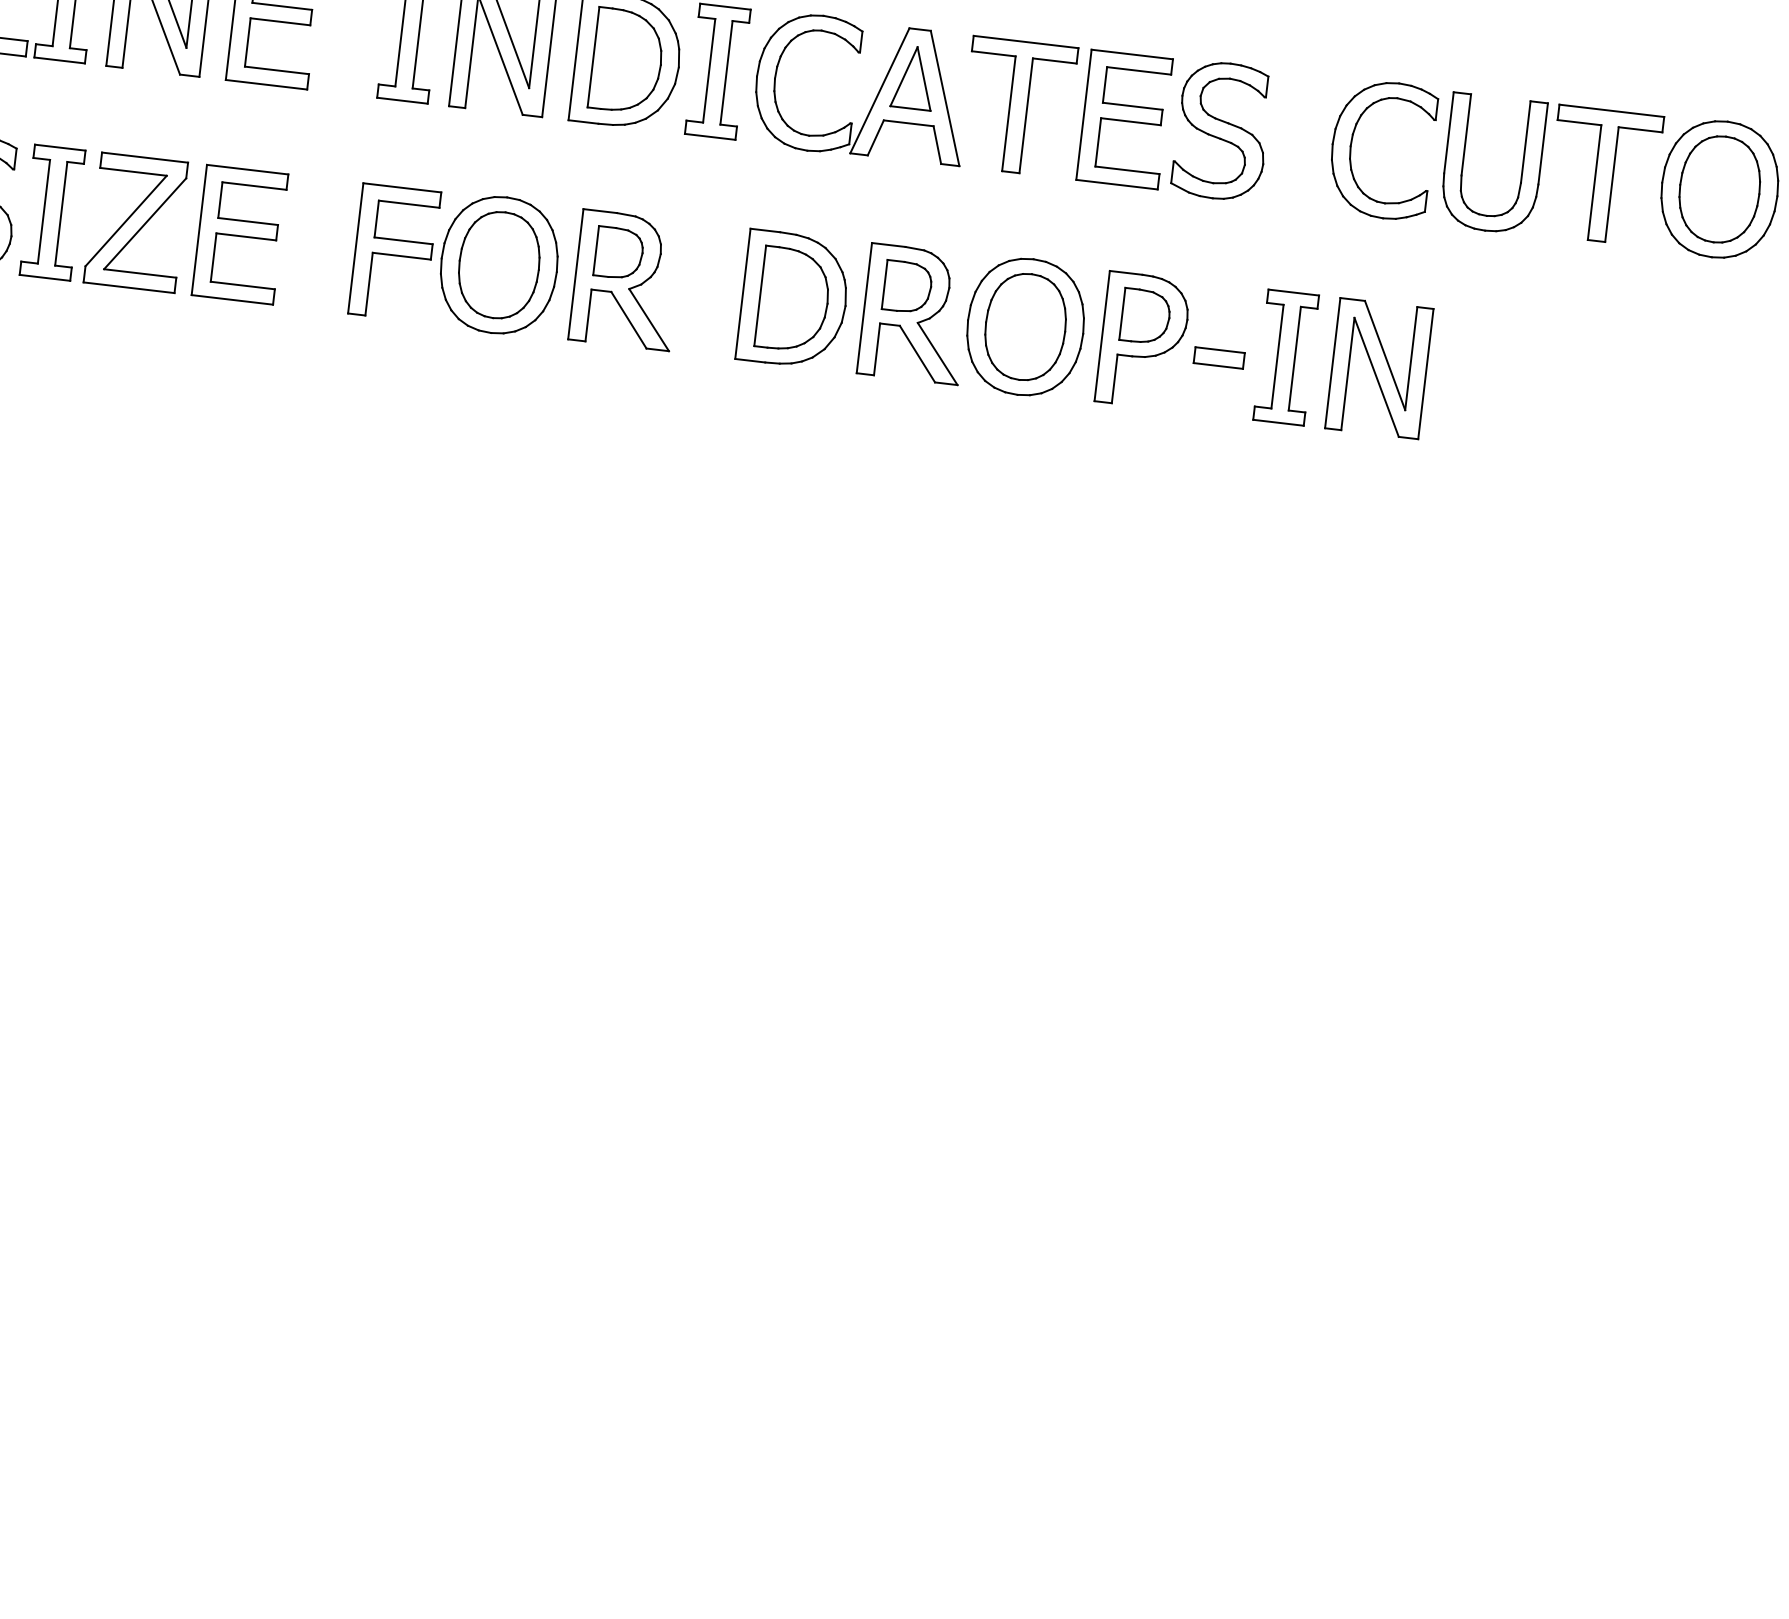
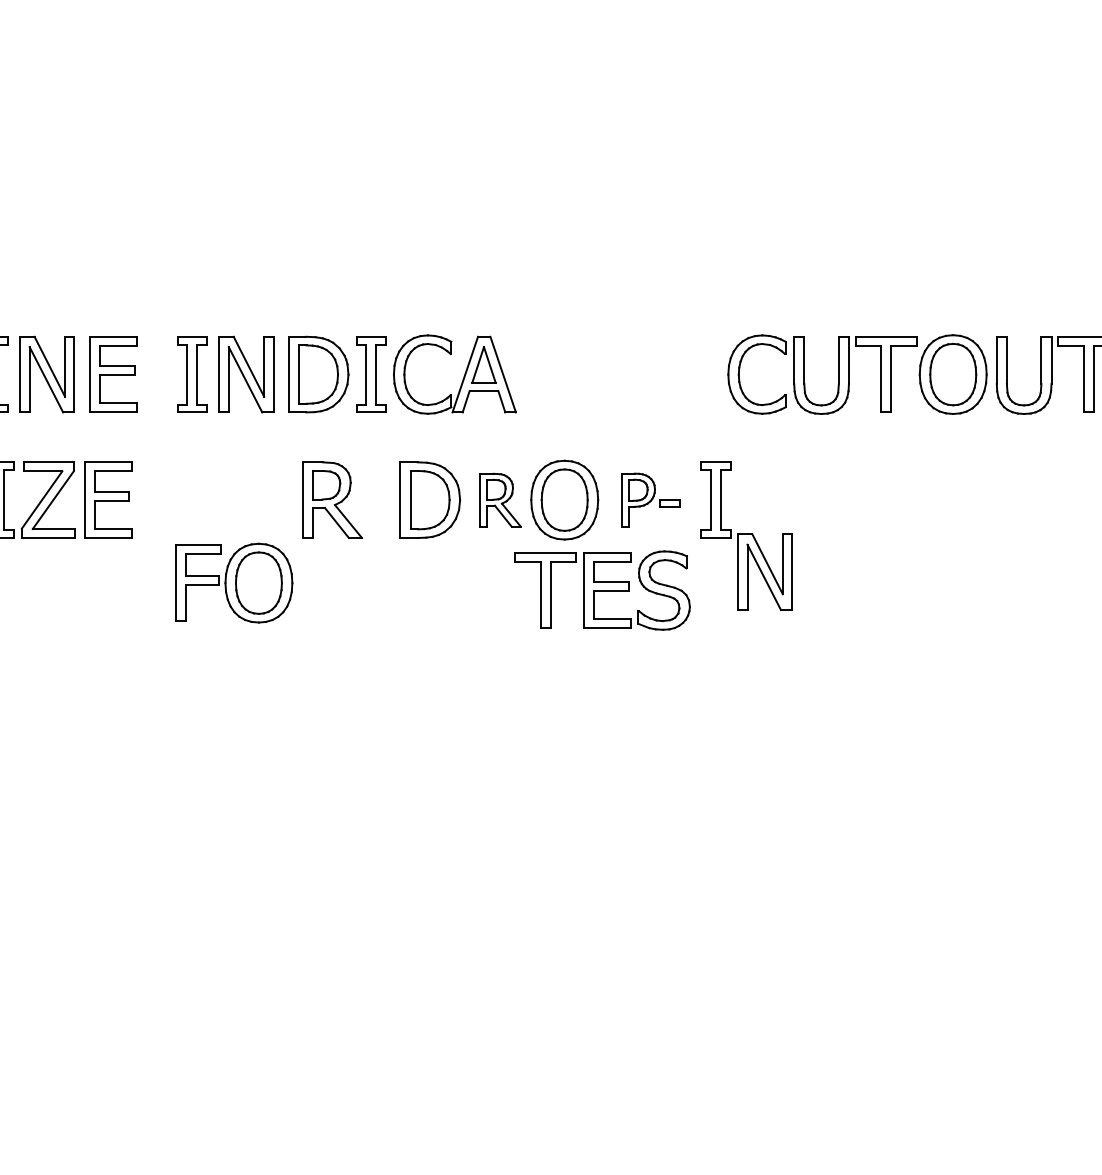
part: (1116, 118) -> (602, 590), moved
part: (457, 259) -> (234, 582), moved
part: (915, 314) -> (500, 500), size x0.7
part: (1173, 343) -> (650, 499), size x0.7
part: (1378, 367) -> (764, 571), moved

